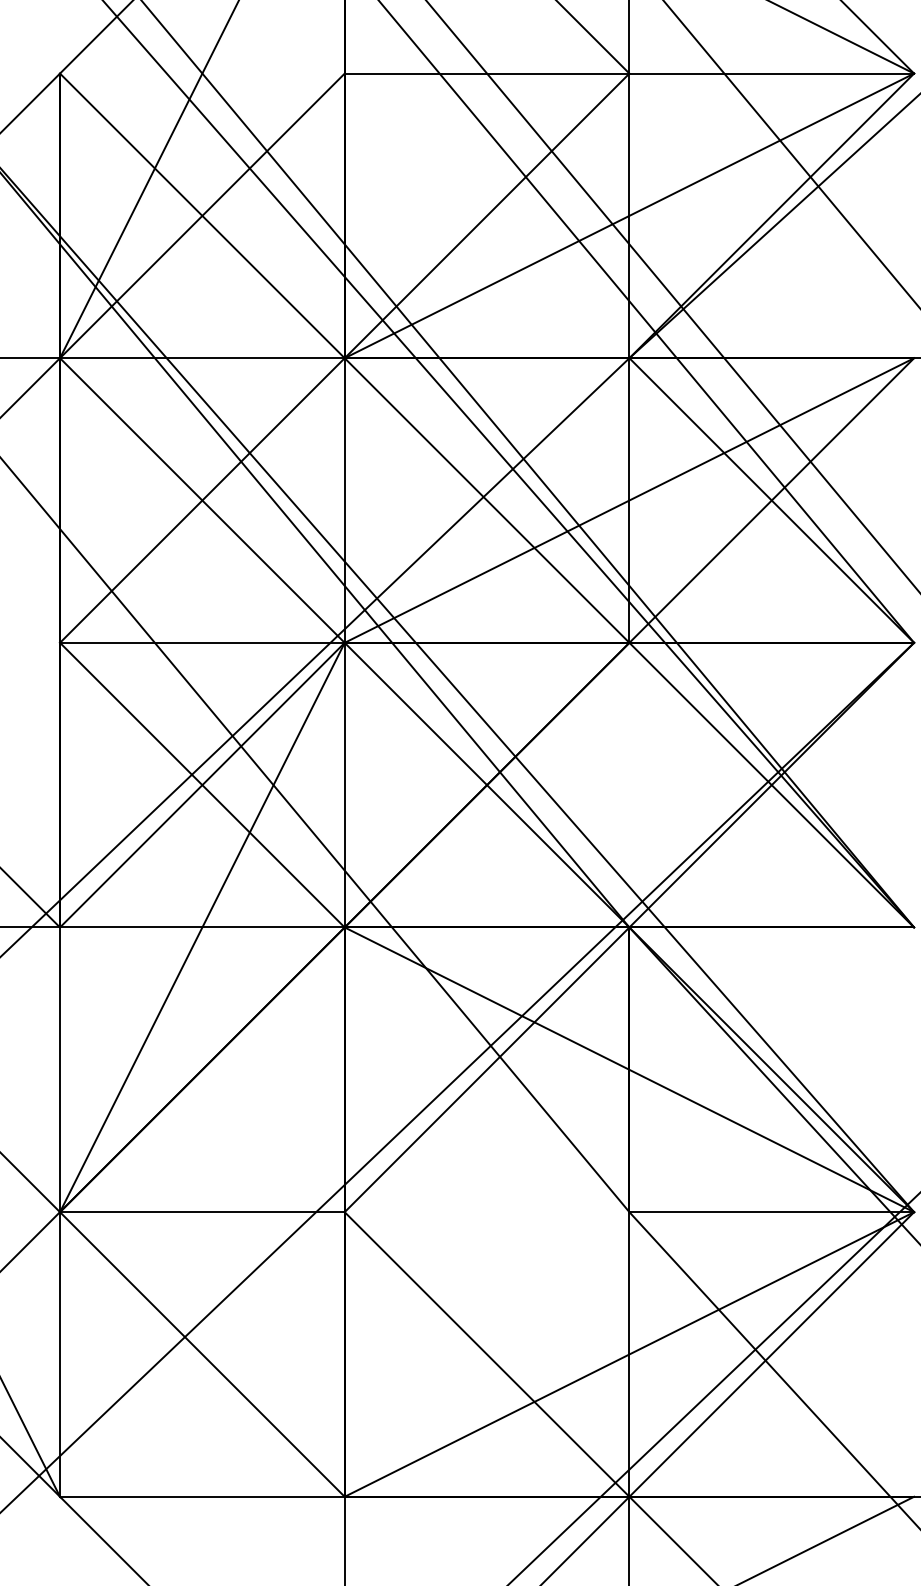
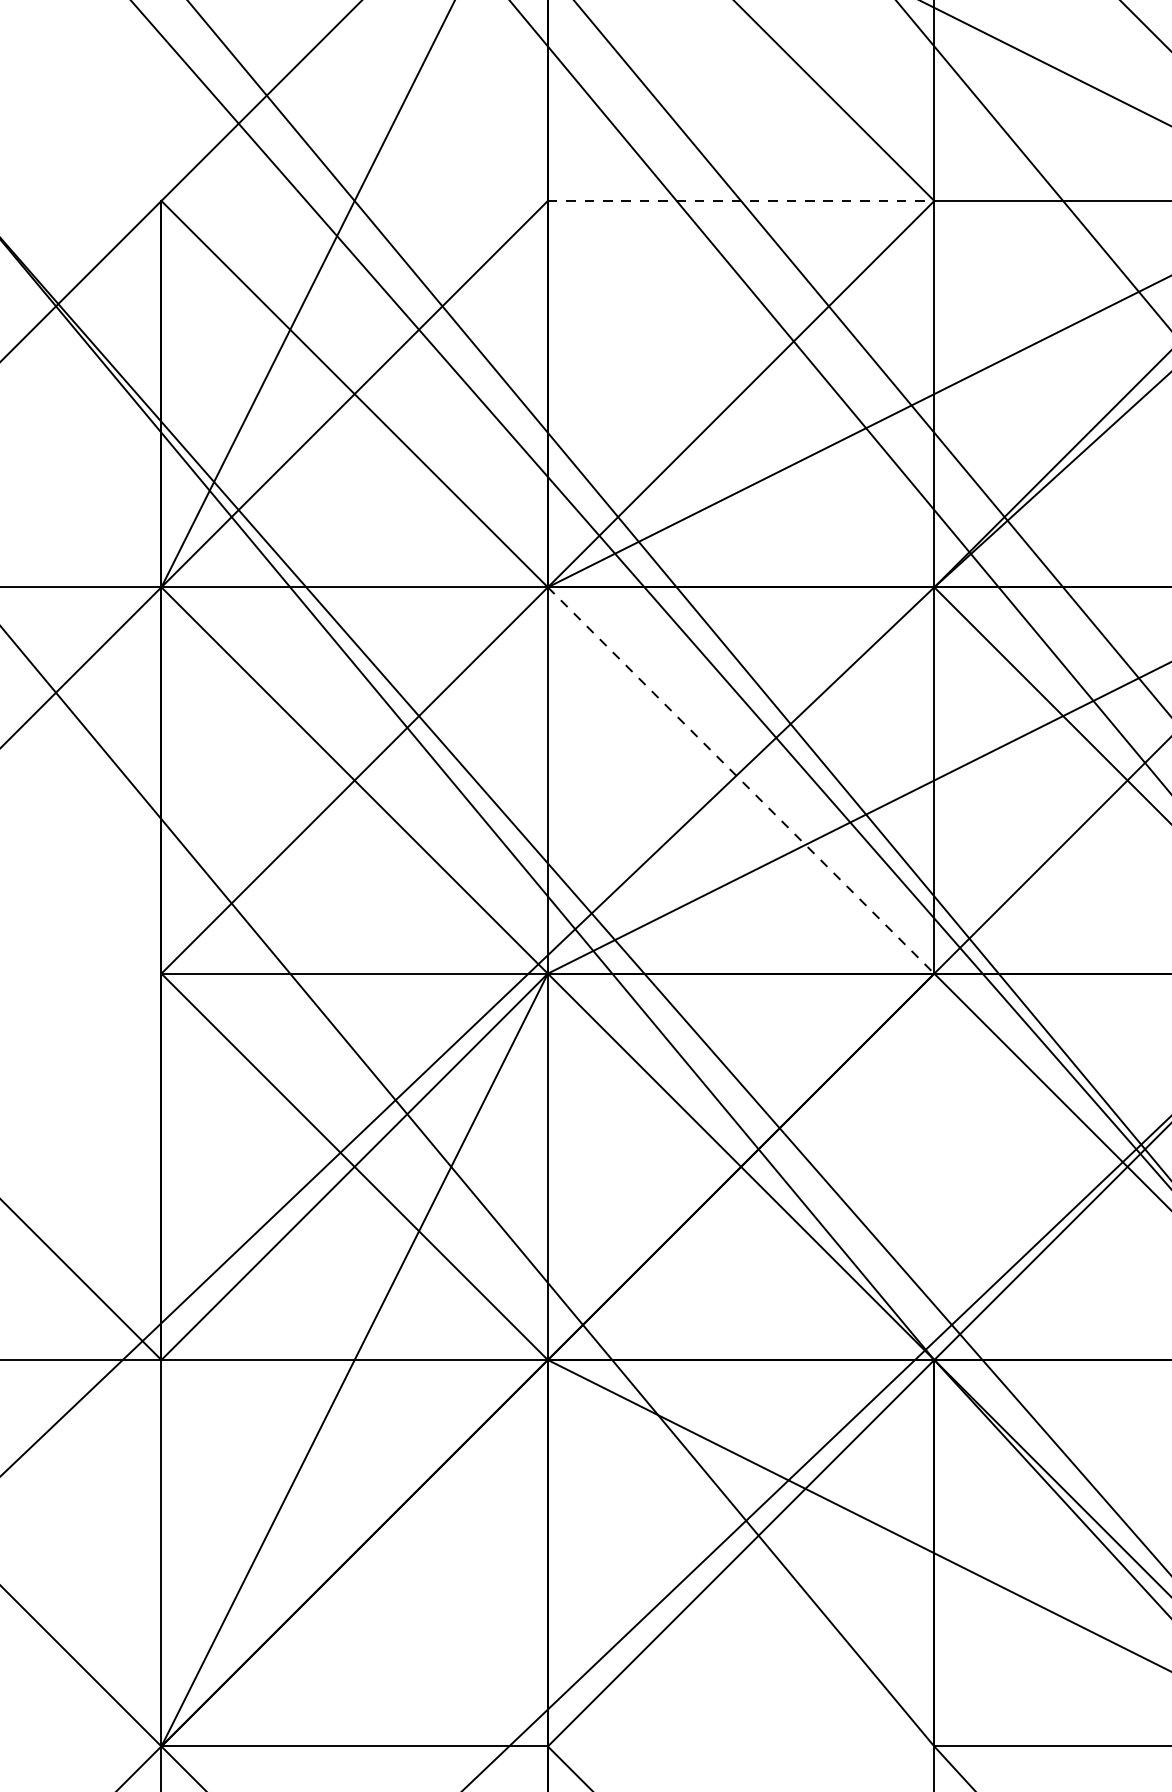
line: (487, 73) -> (741, 200), solid -> dashed
line: (487, 500) -> (741, 780), solid -> dashed

